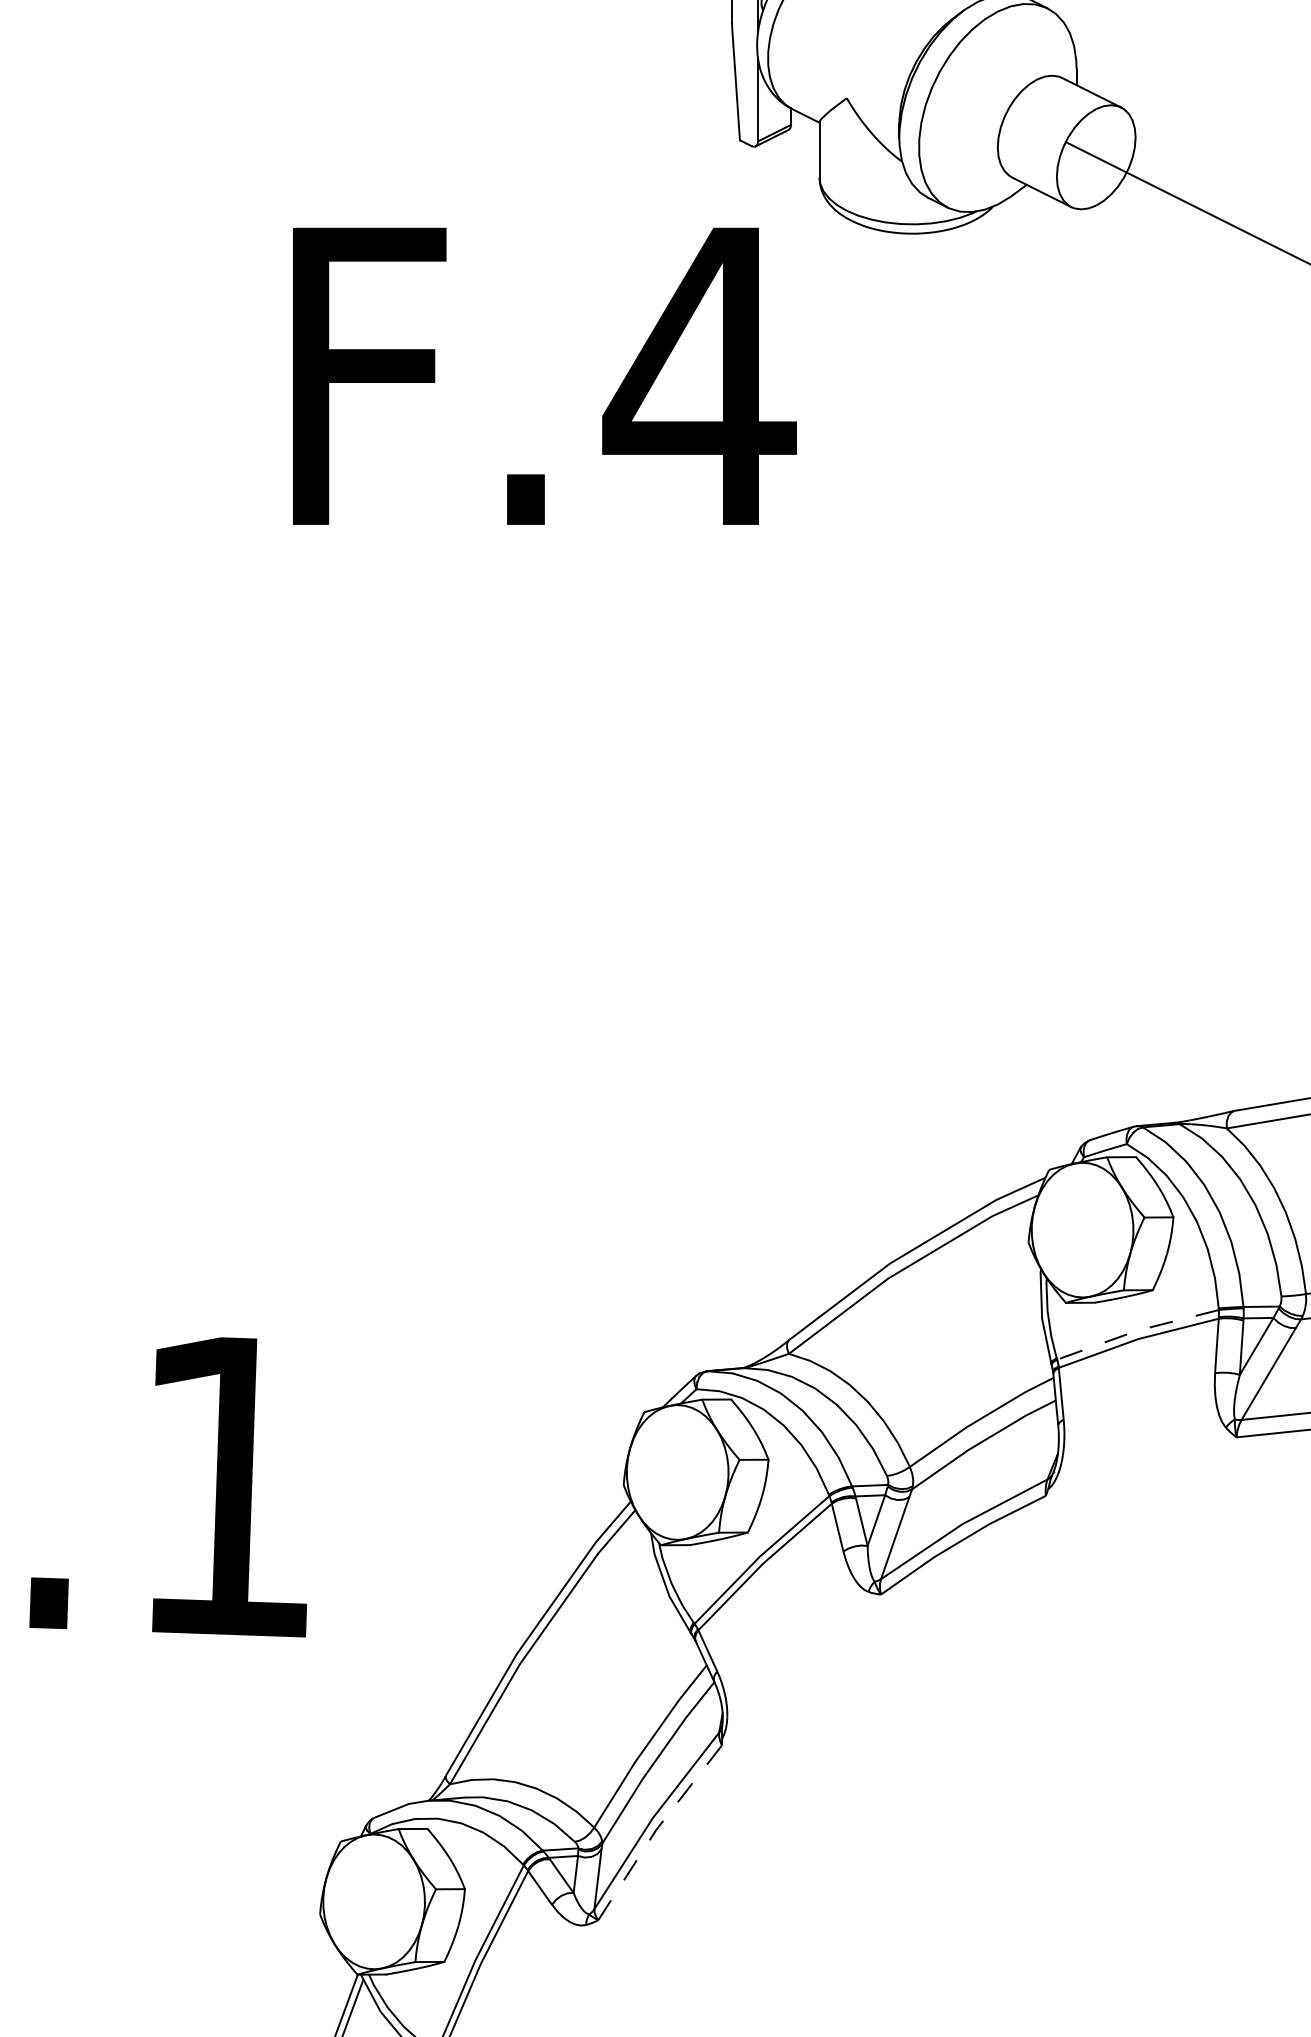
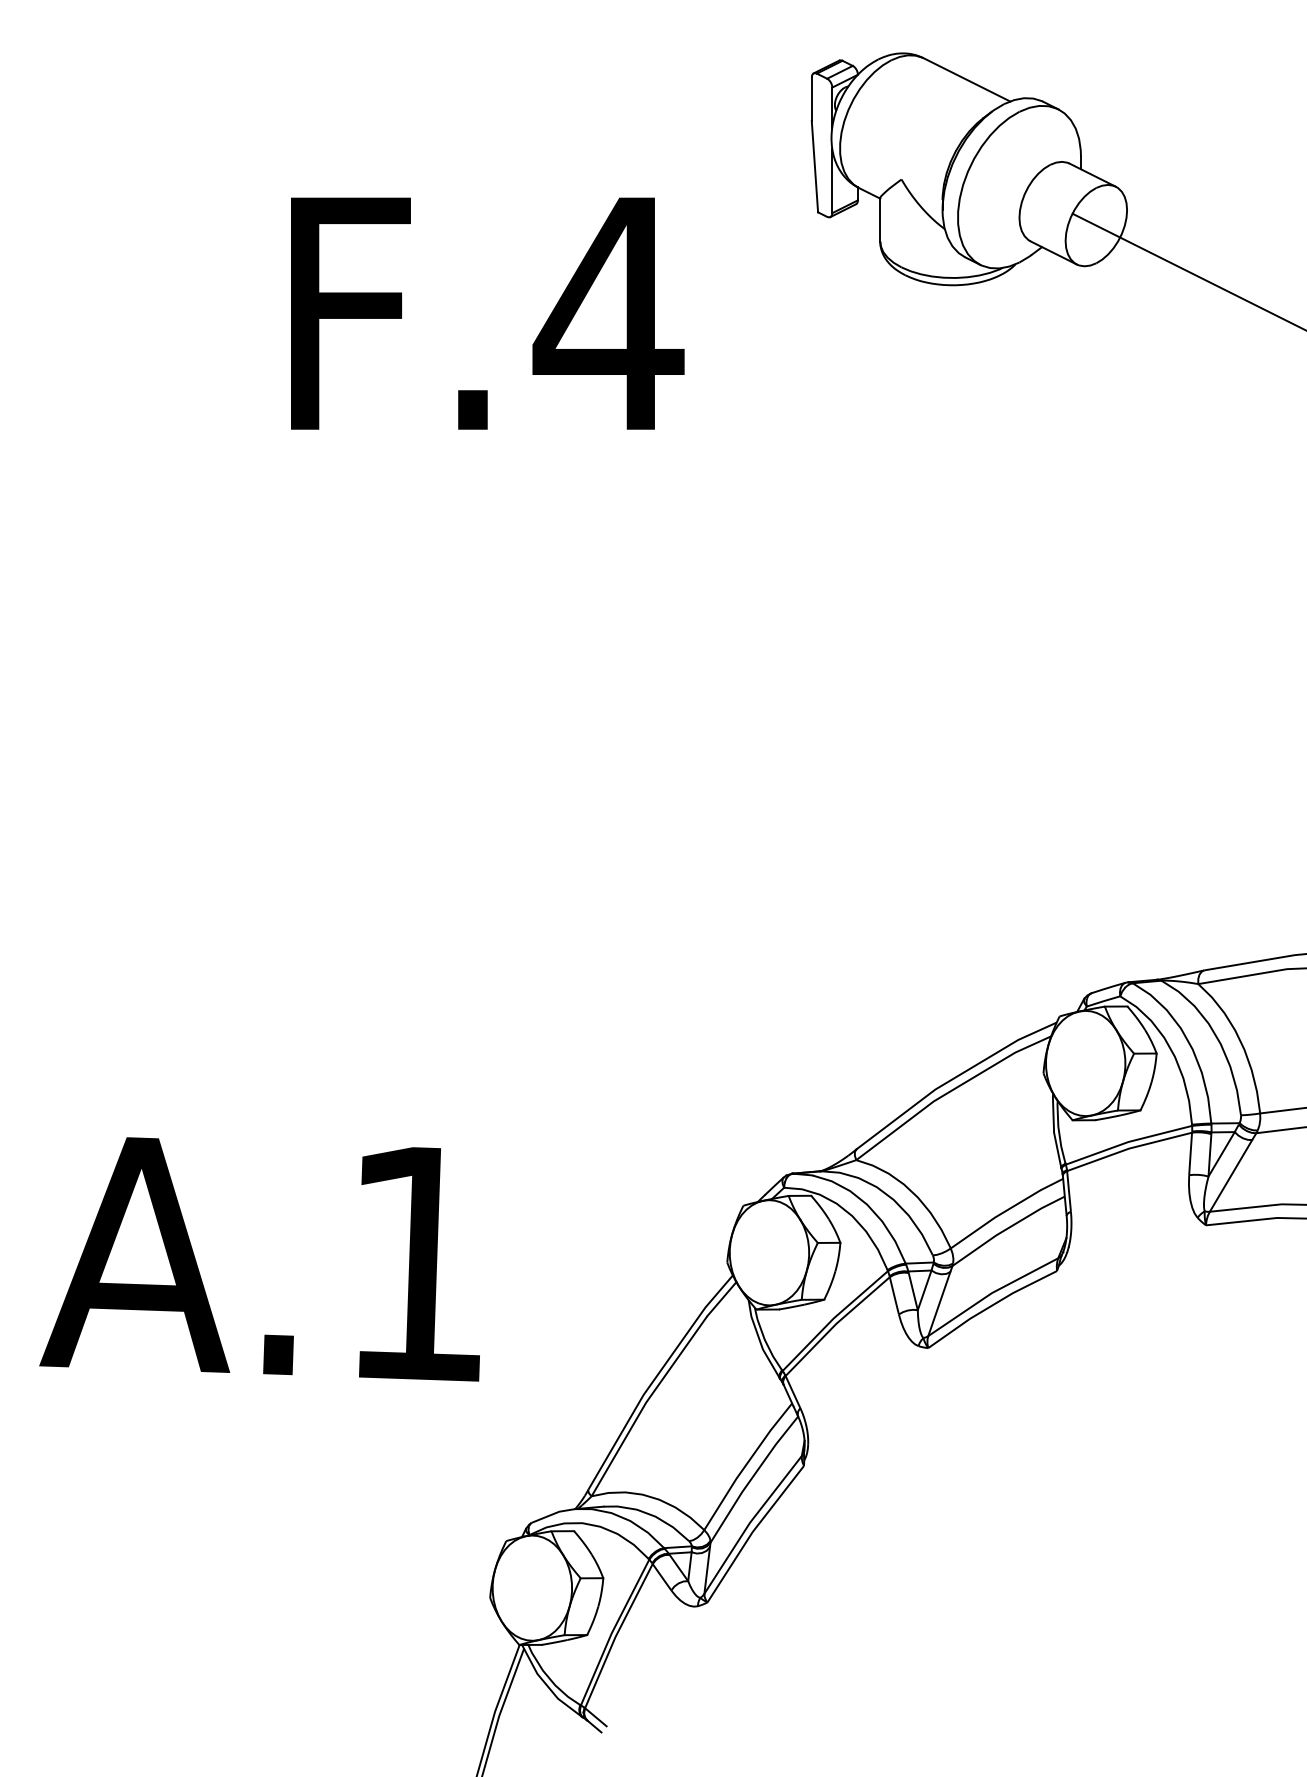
text: (544, 376) -> (487, 313), moved
line: (1137, 1331) -> (1128, 1142), dashed -> solid
line: (655, 1830) -> (752, 1532), dashed -> solid

